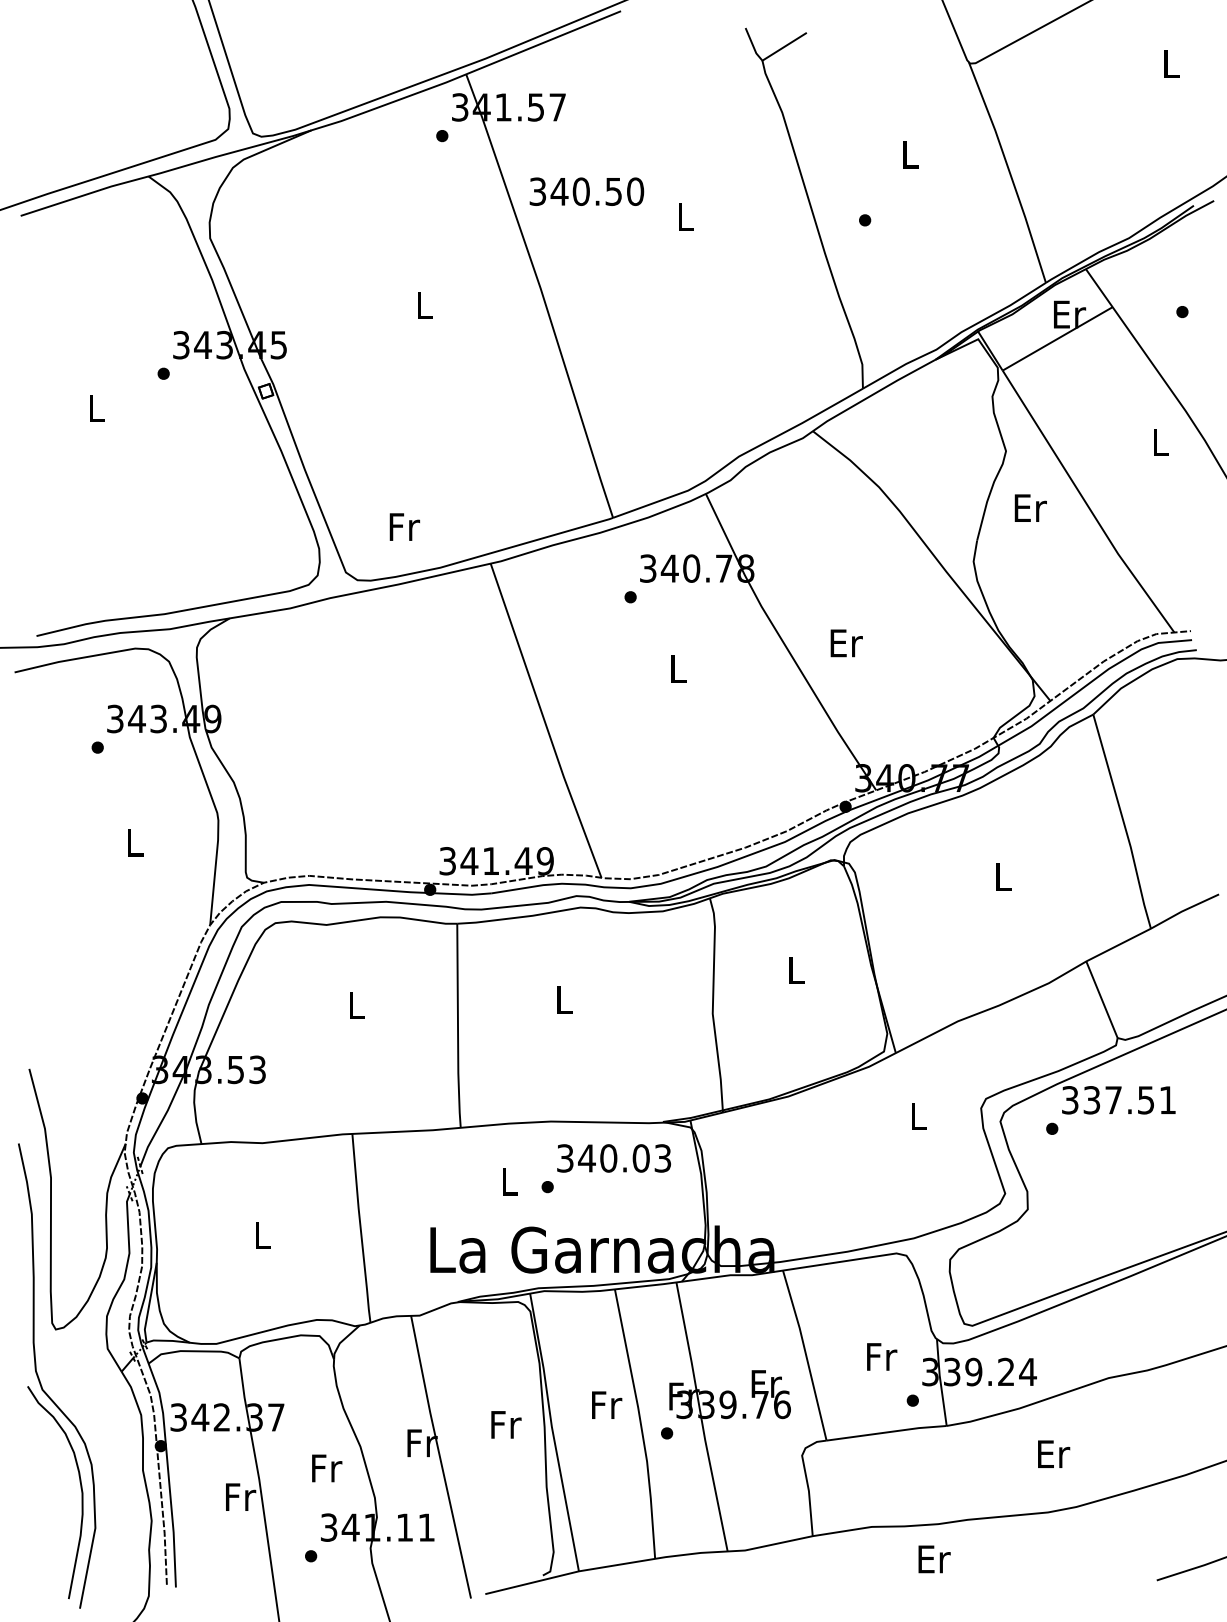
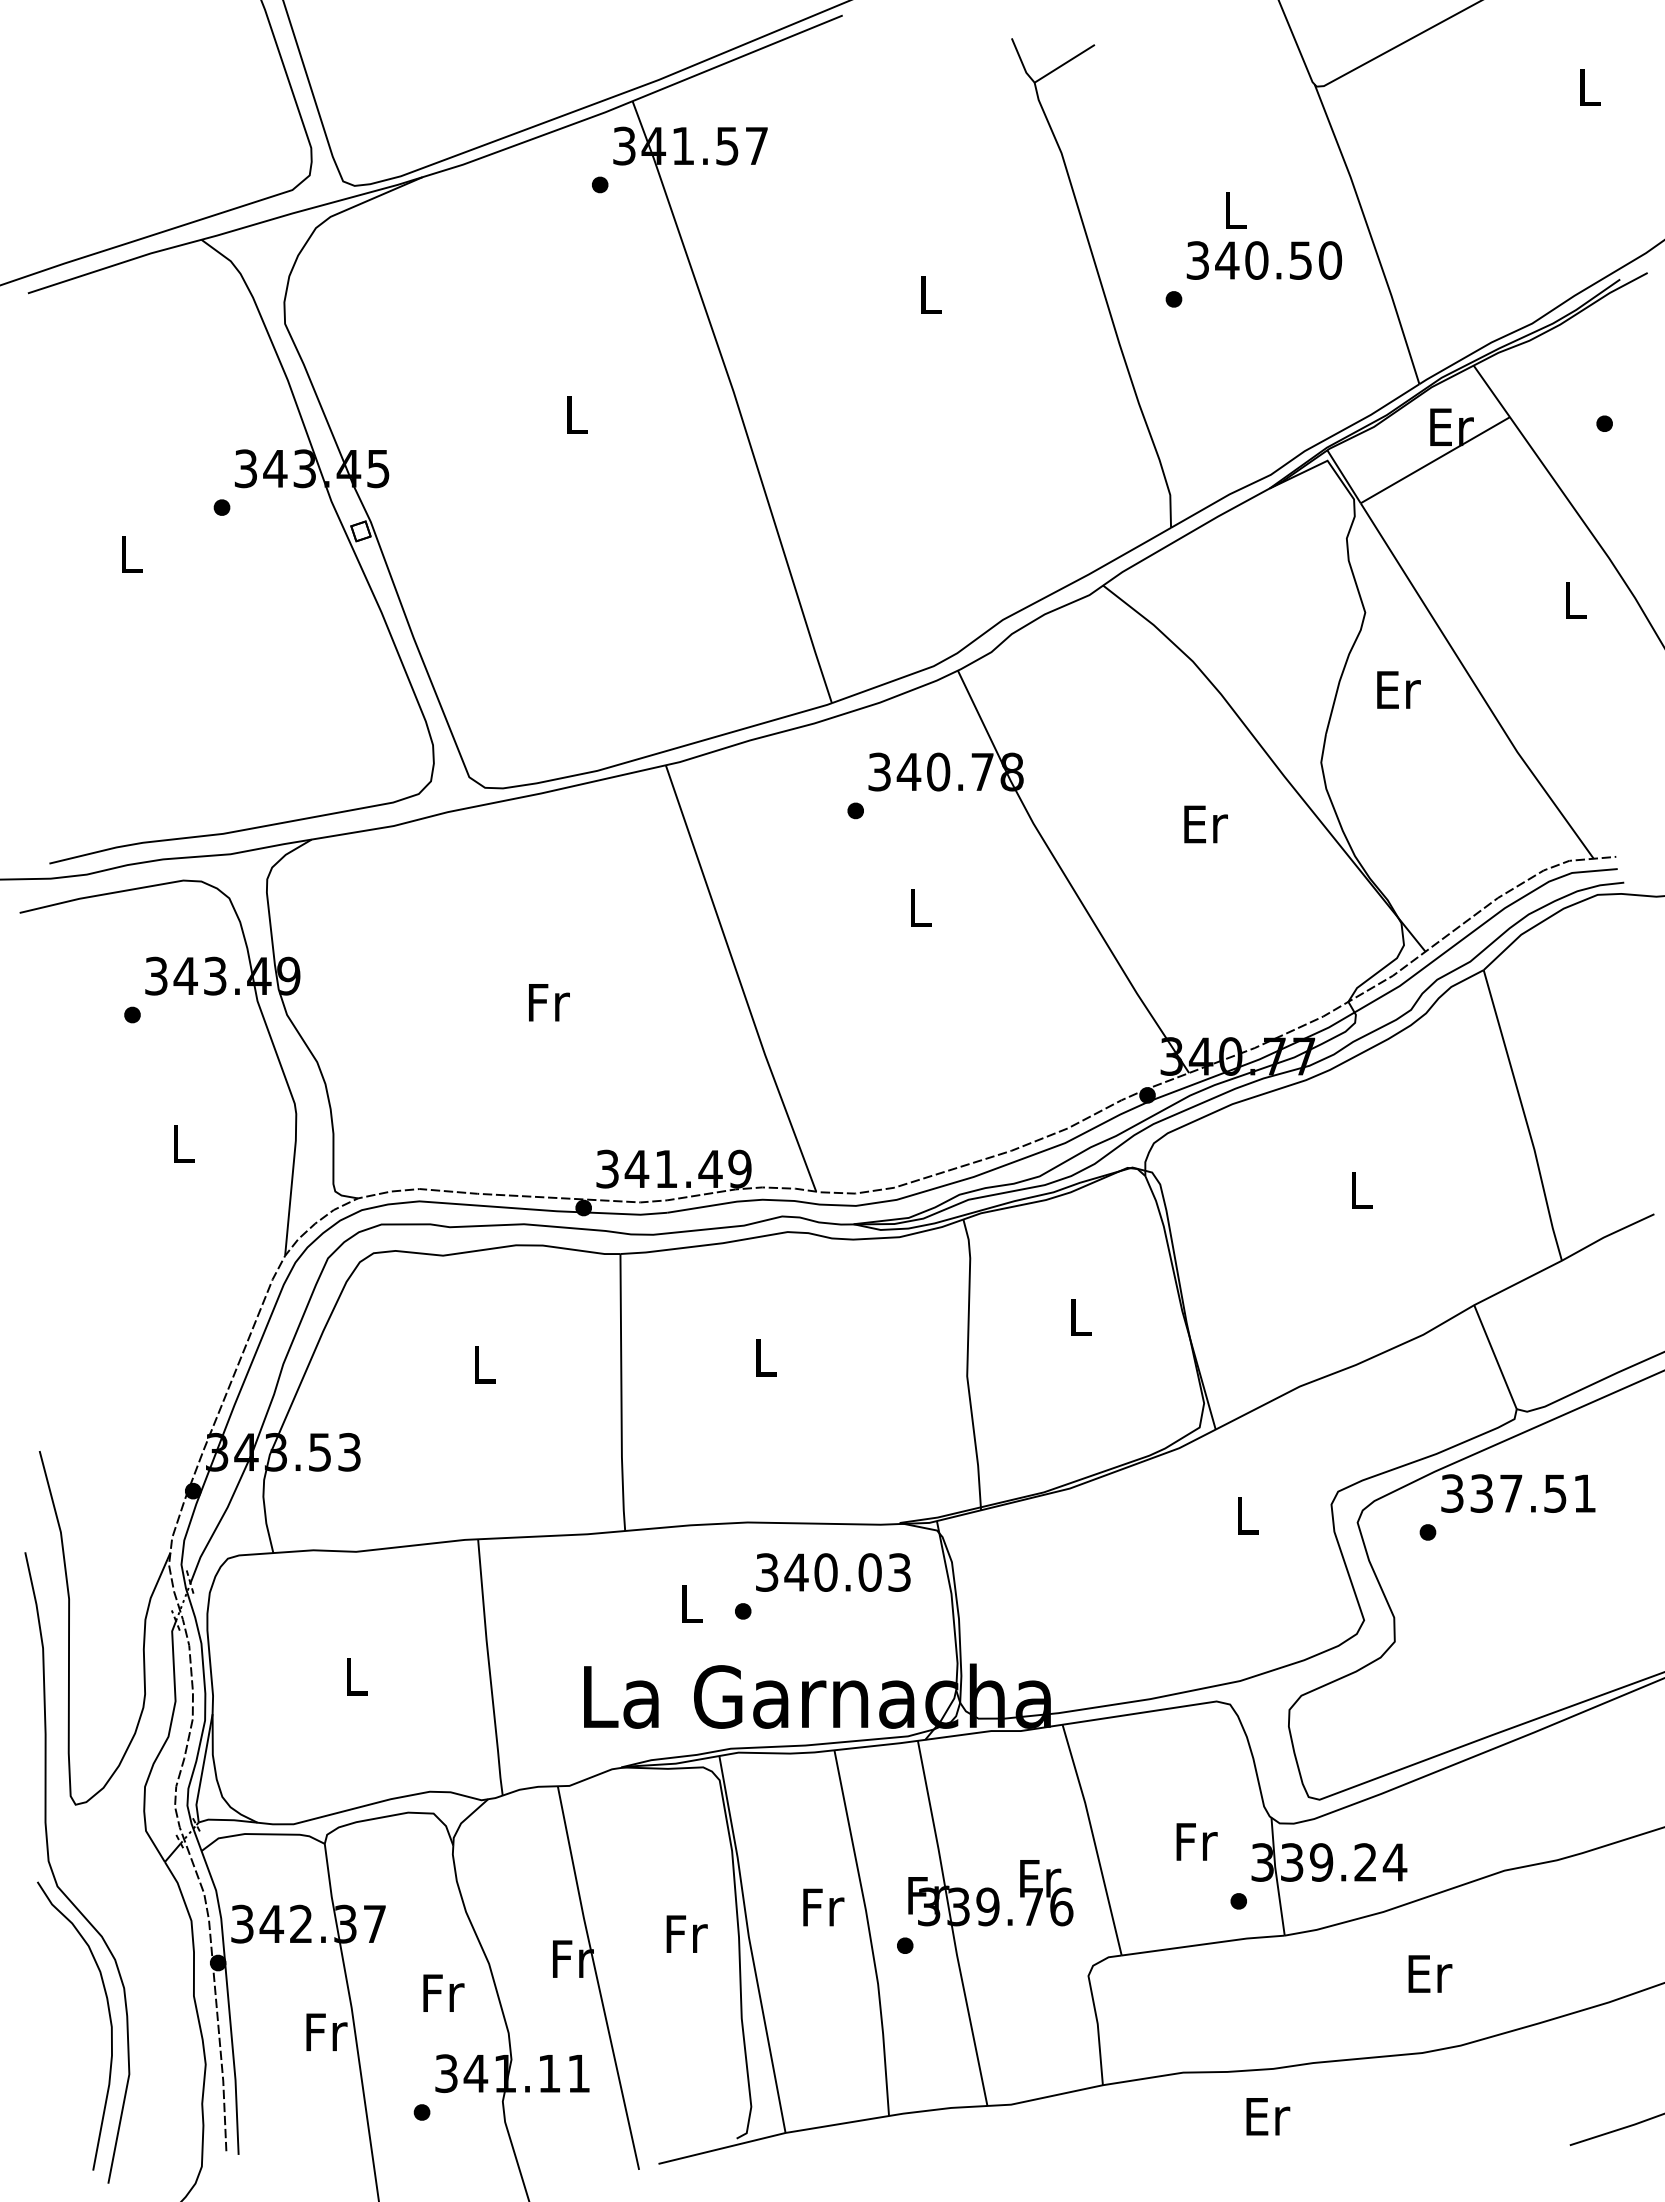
text: (586, 191) -> (1264, 260), moved
text: (404, 526) -> (549, 1002), moved
text: (846, 643) -> (1205, 824), moved

